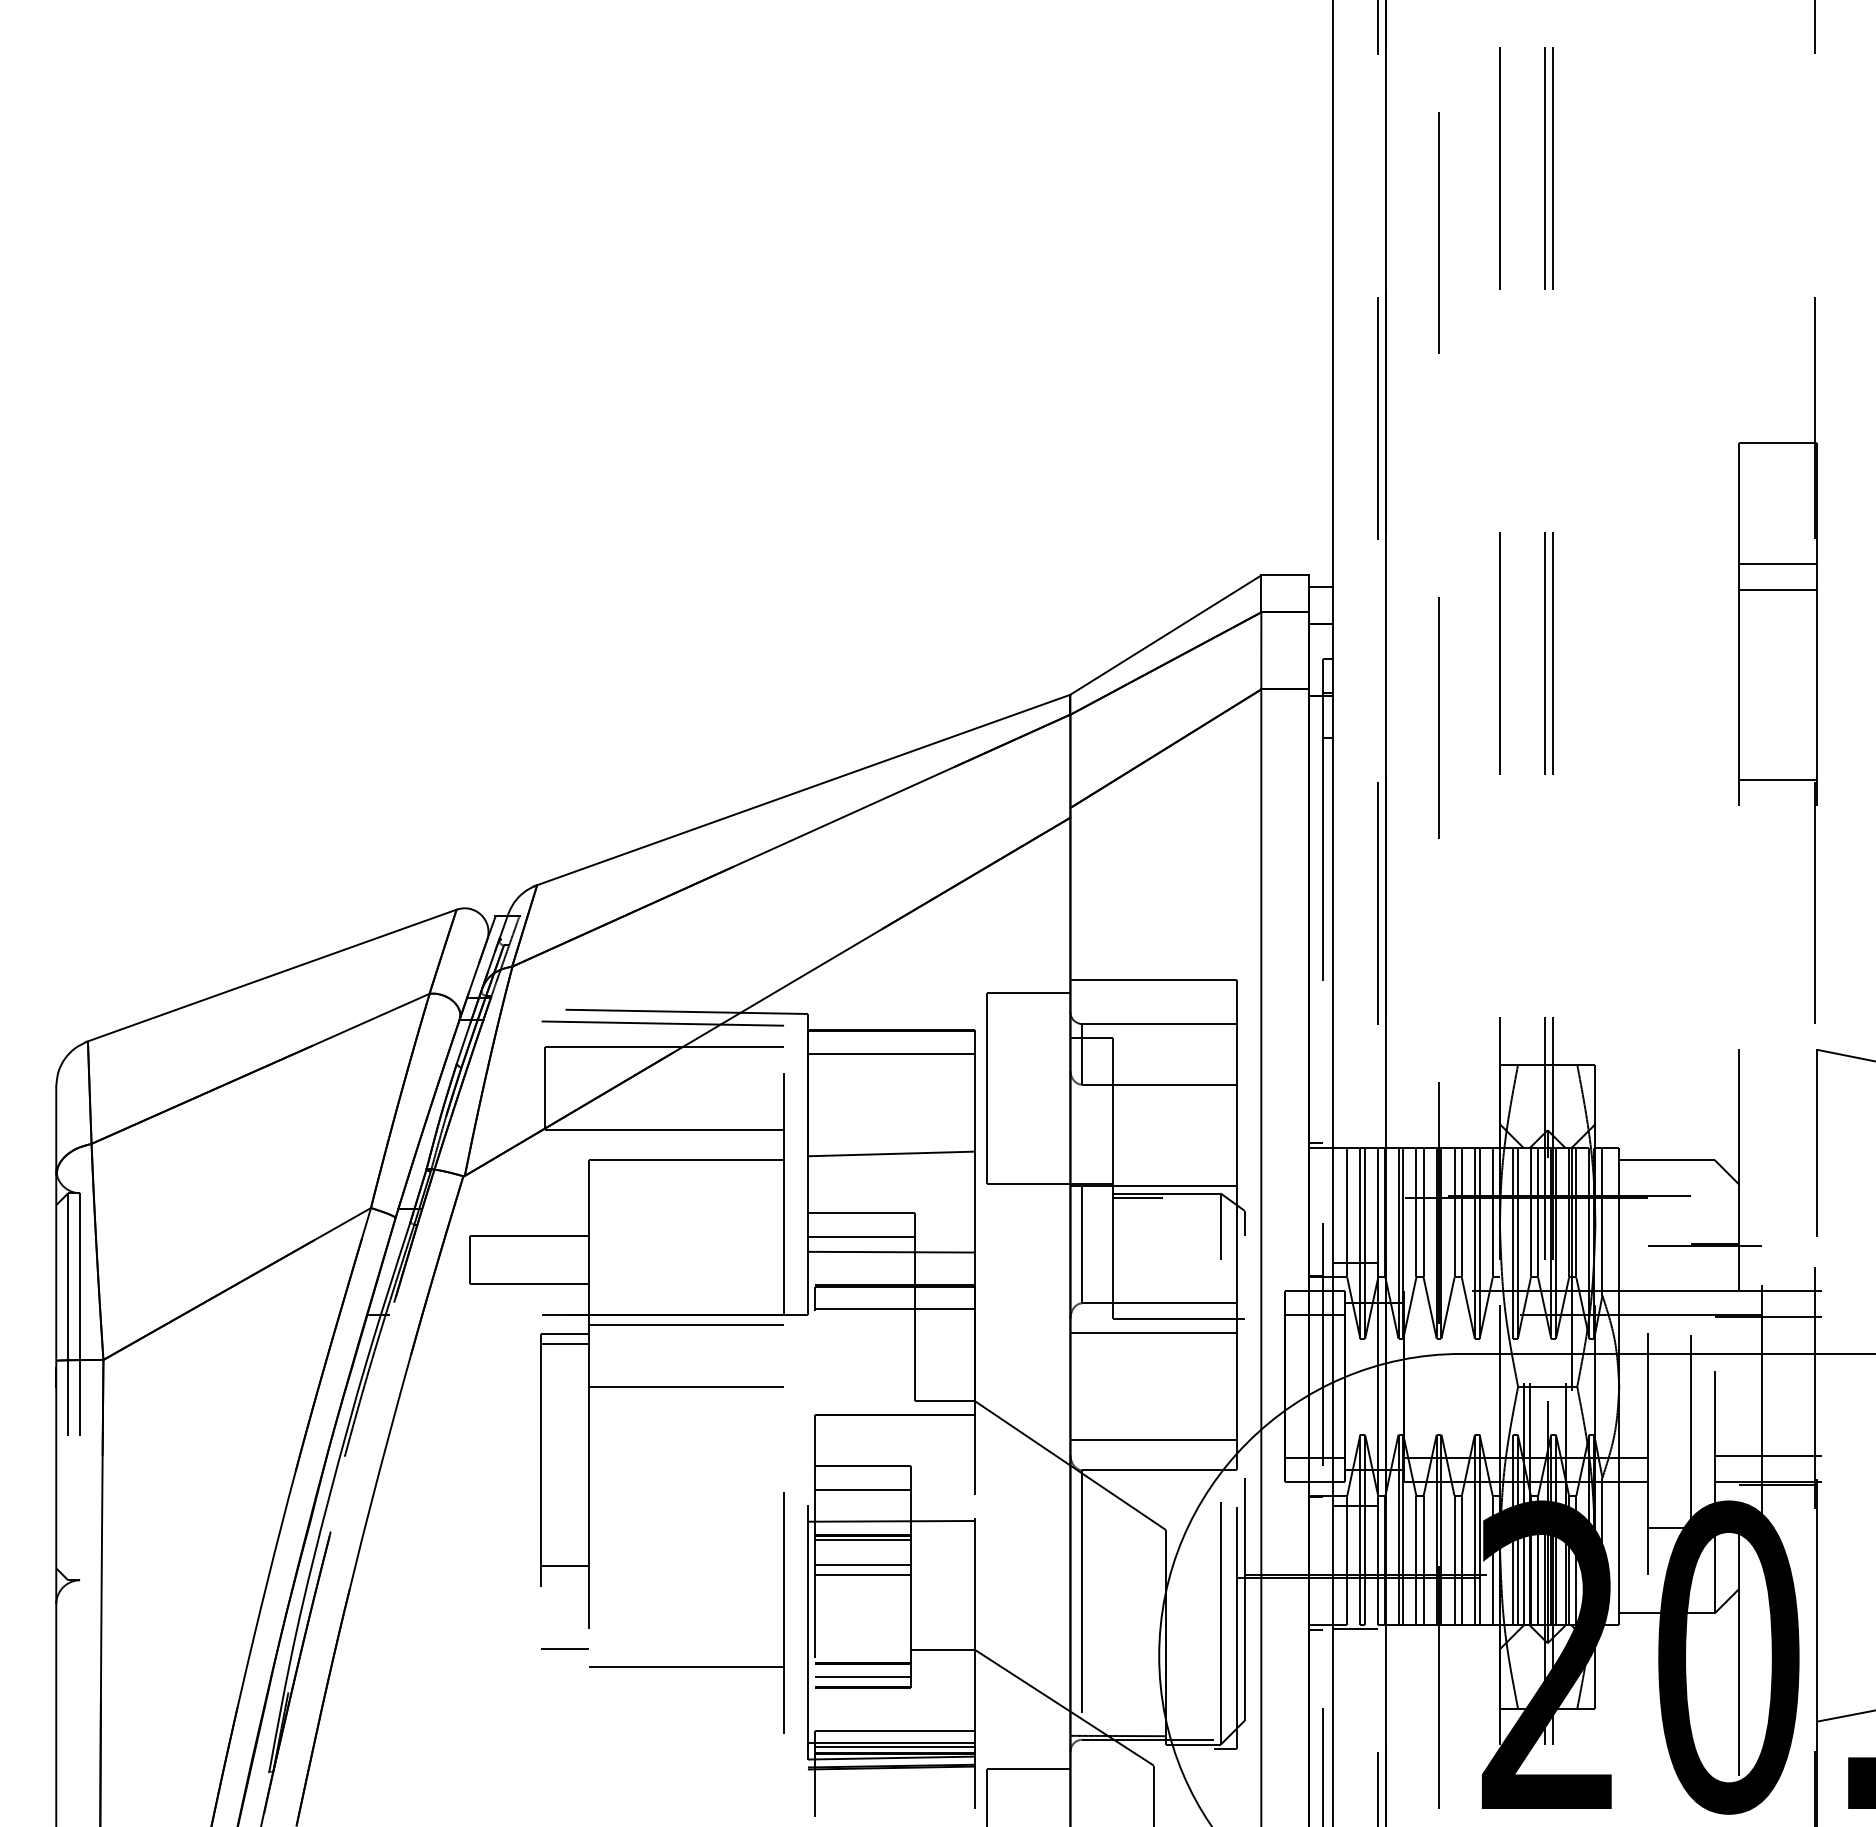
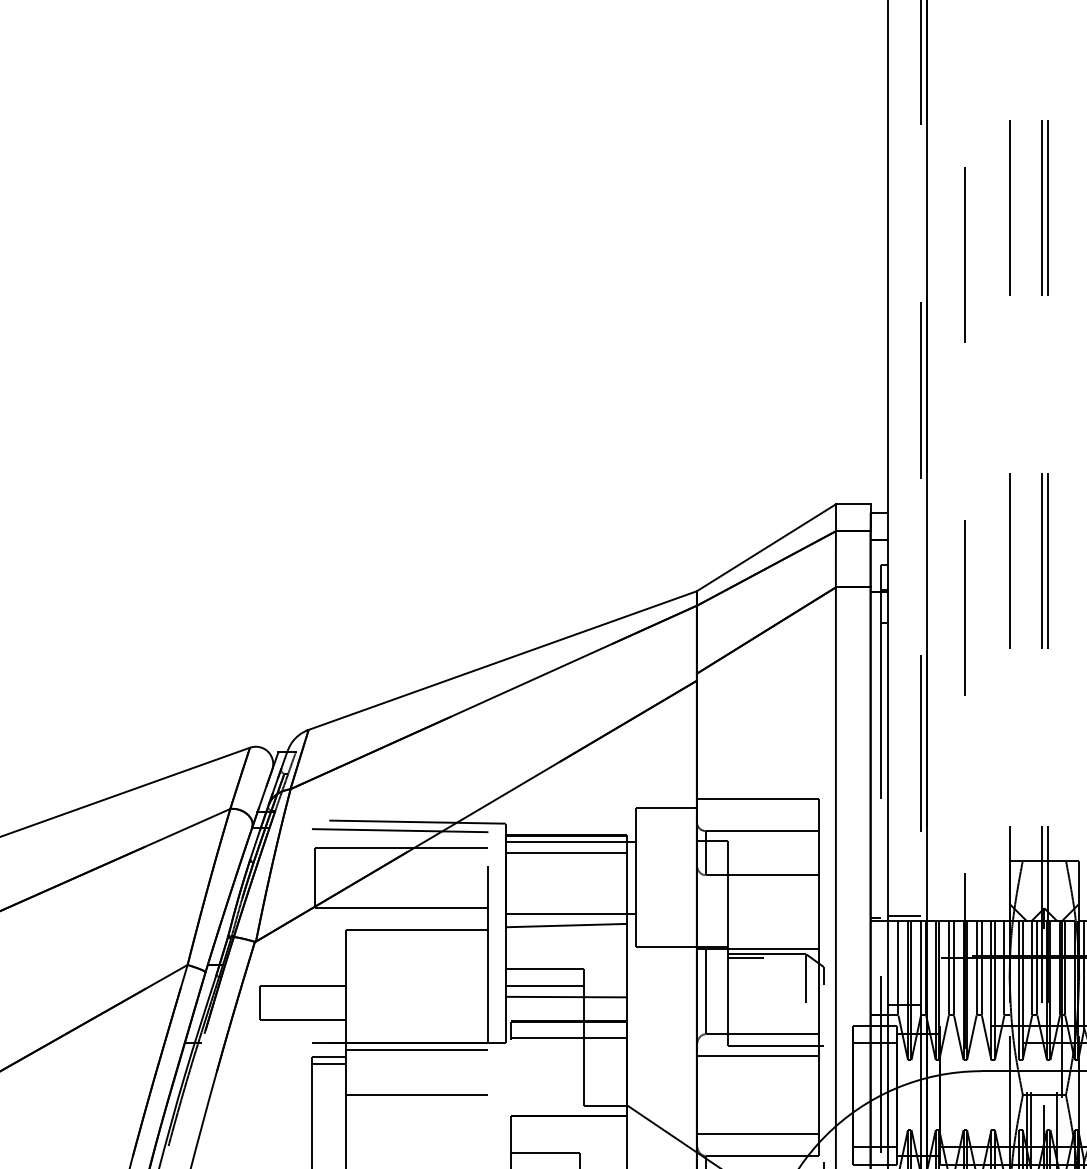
line: (896, 1039) -> (570, 842), added
line: (896, 1137) -> (570, 913), added
line: (1355, 1140) -> (904, 915), added

